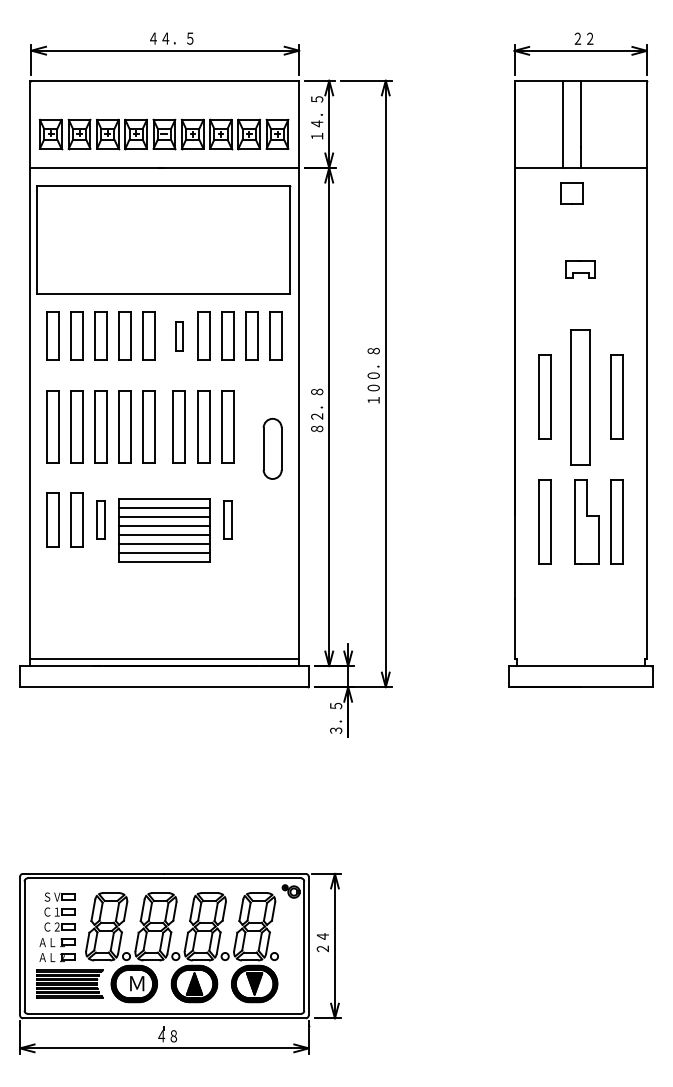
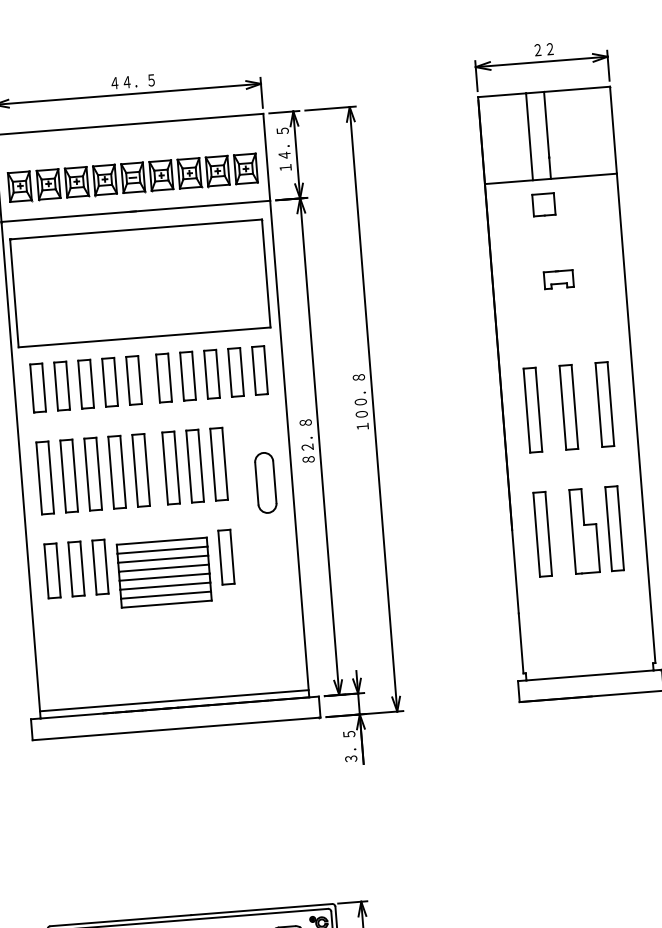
part: (178, 335) -> (163, 377), size x1.67
part: (580, 396) -> (568, 406), size x0.62
part: (100, 519) -> (99, 566), size x1.43
part: (227, 519) -> (226, 556), size x1.43

